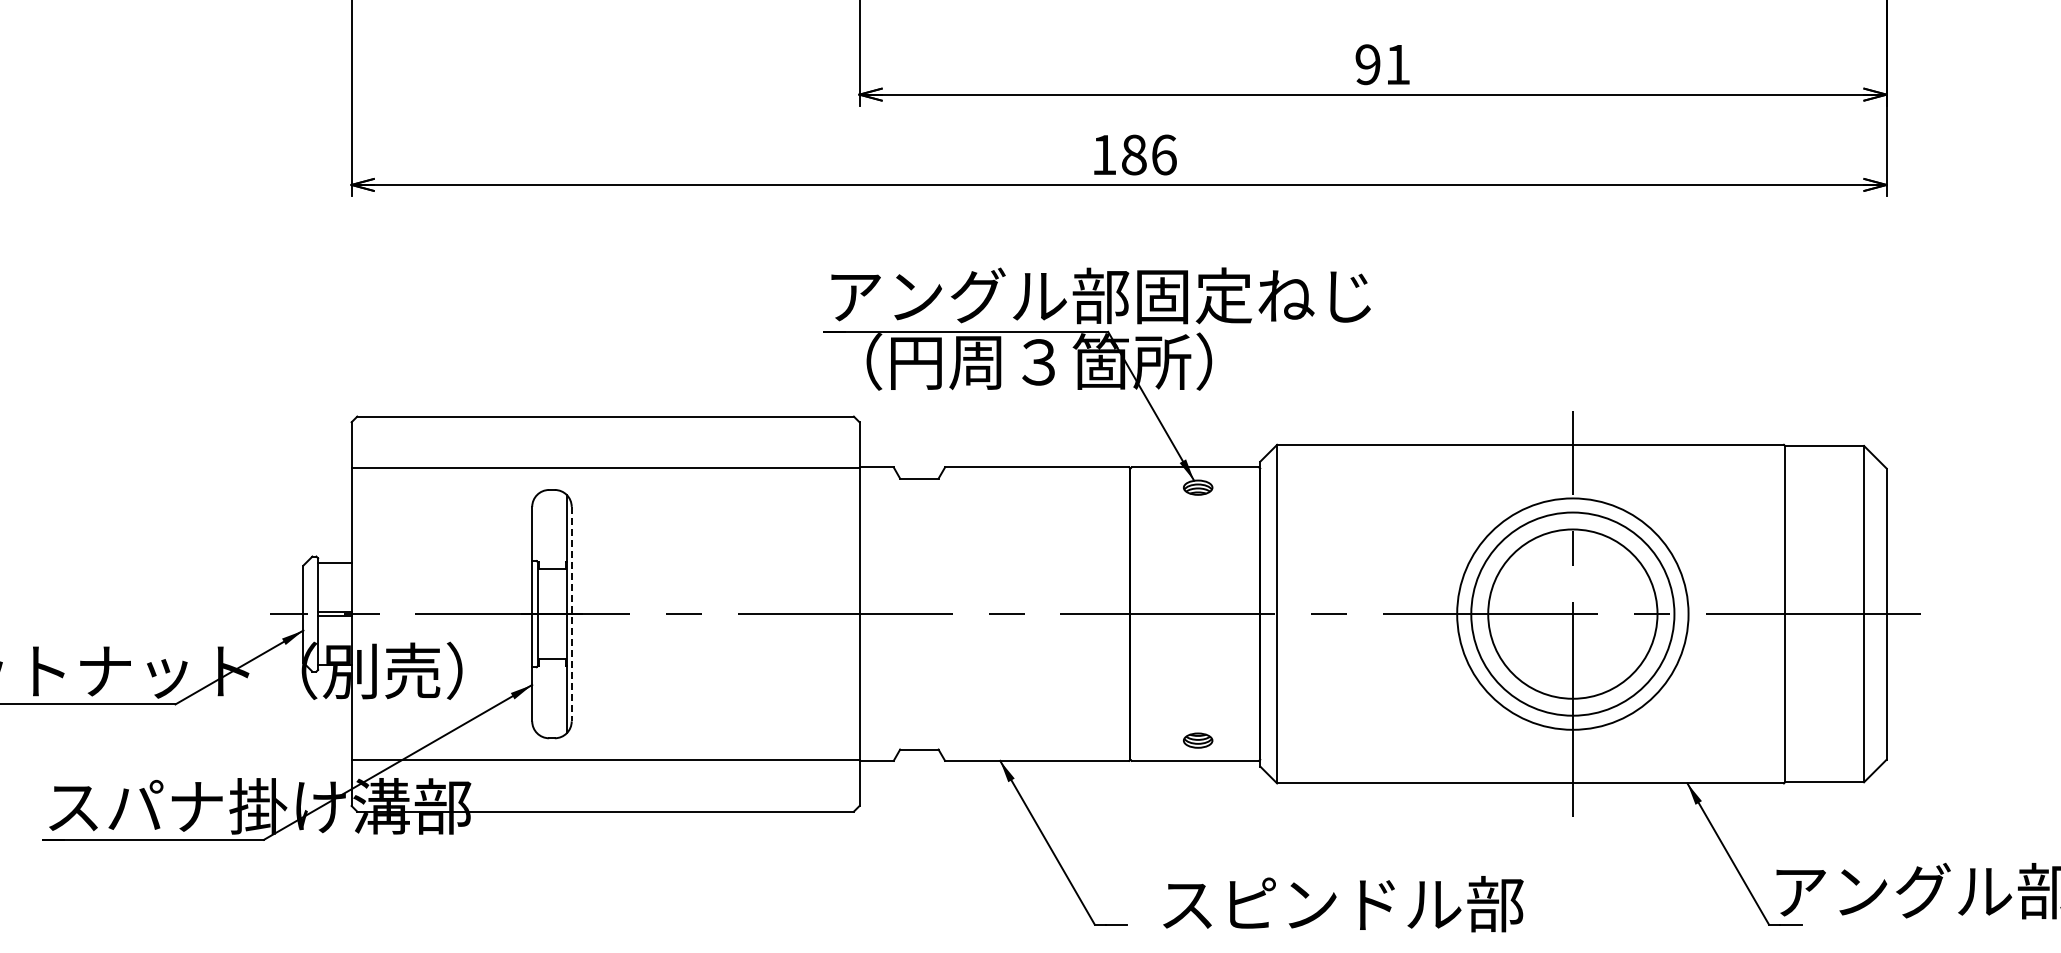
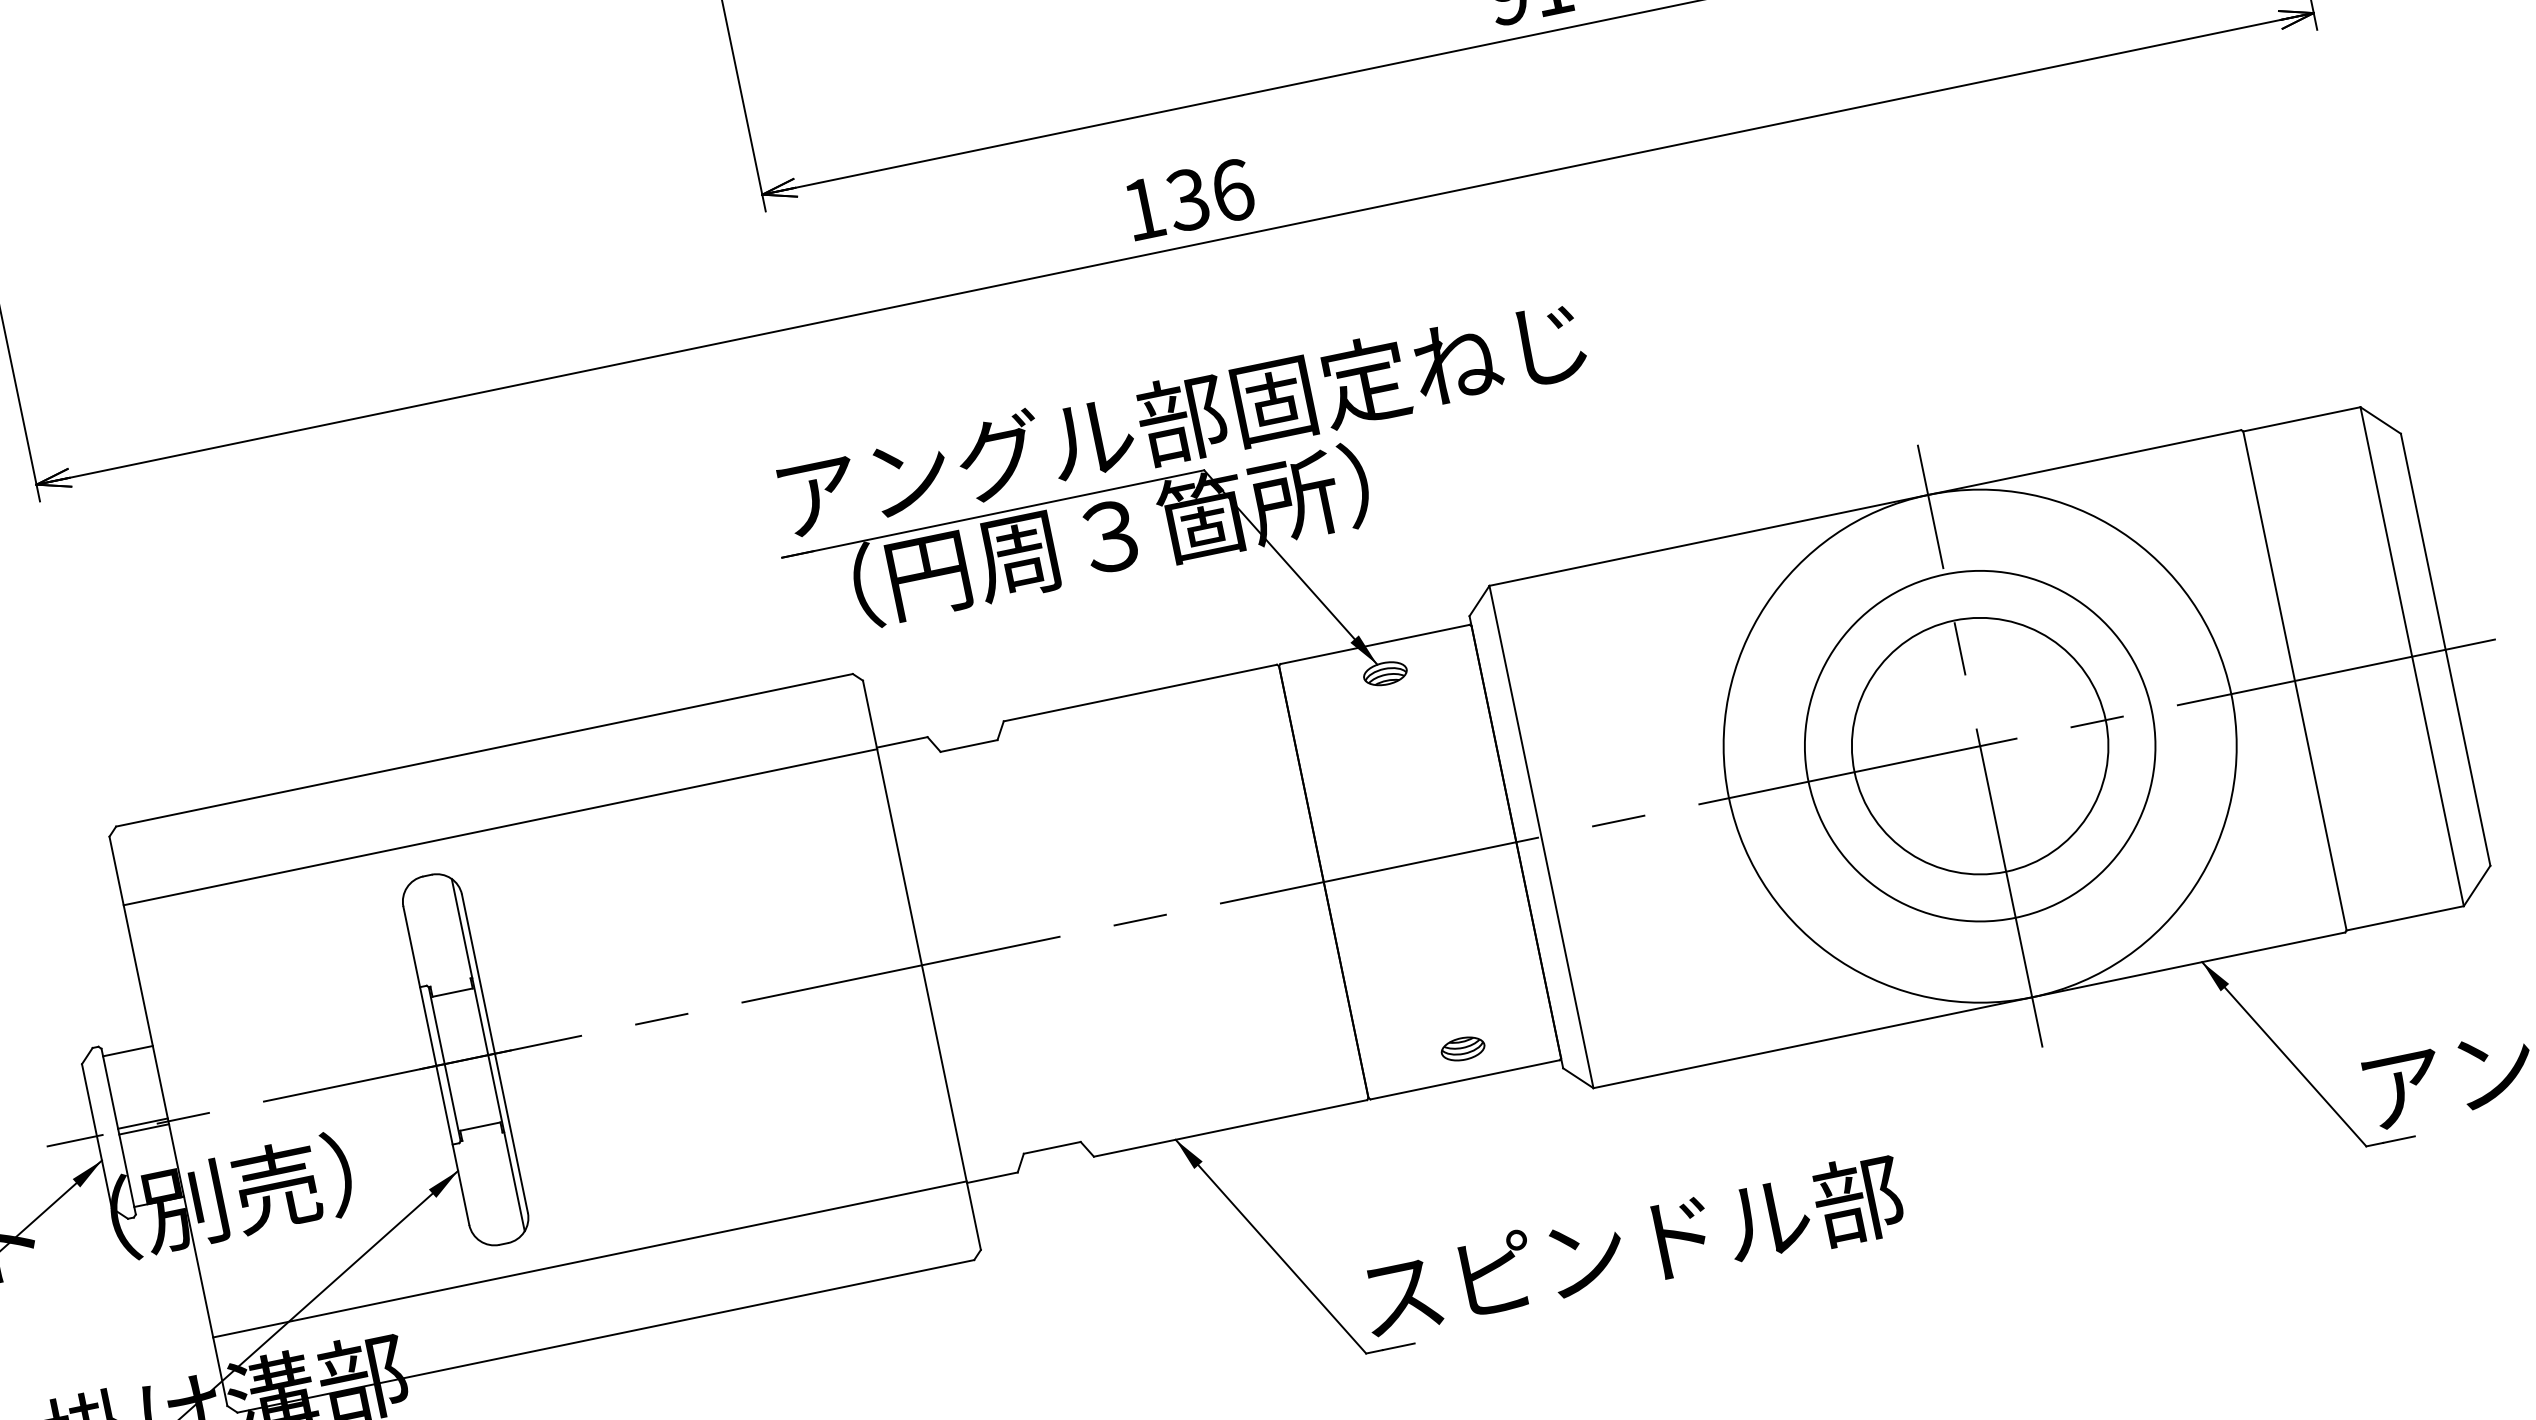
text: (1133, 154) -> (1187, 199), 186 -> 136
circle: (1572, 613) -> (1979, 745), size x1.67
line: (571, 614) -> (494, 1054), dashed -> solid
text: (1343, 904) -> (1633, 1247), moved

